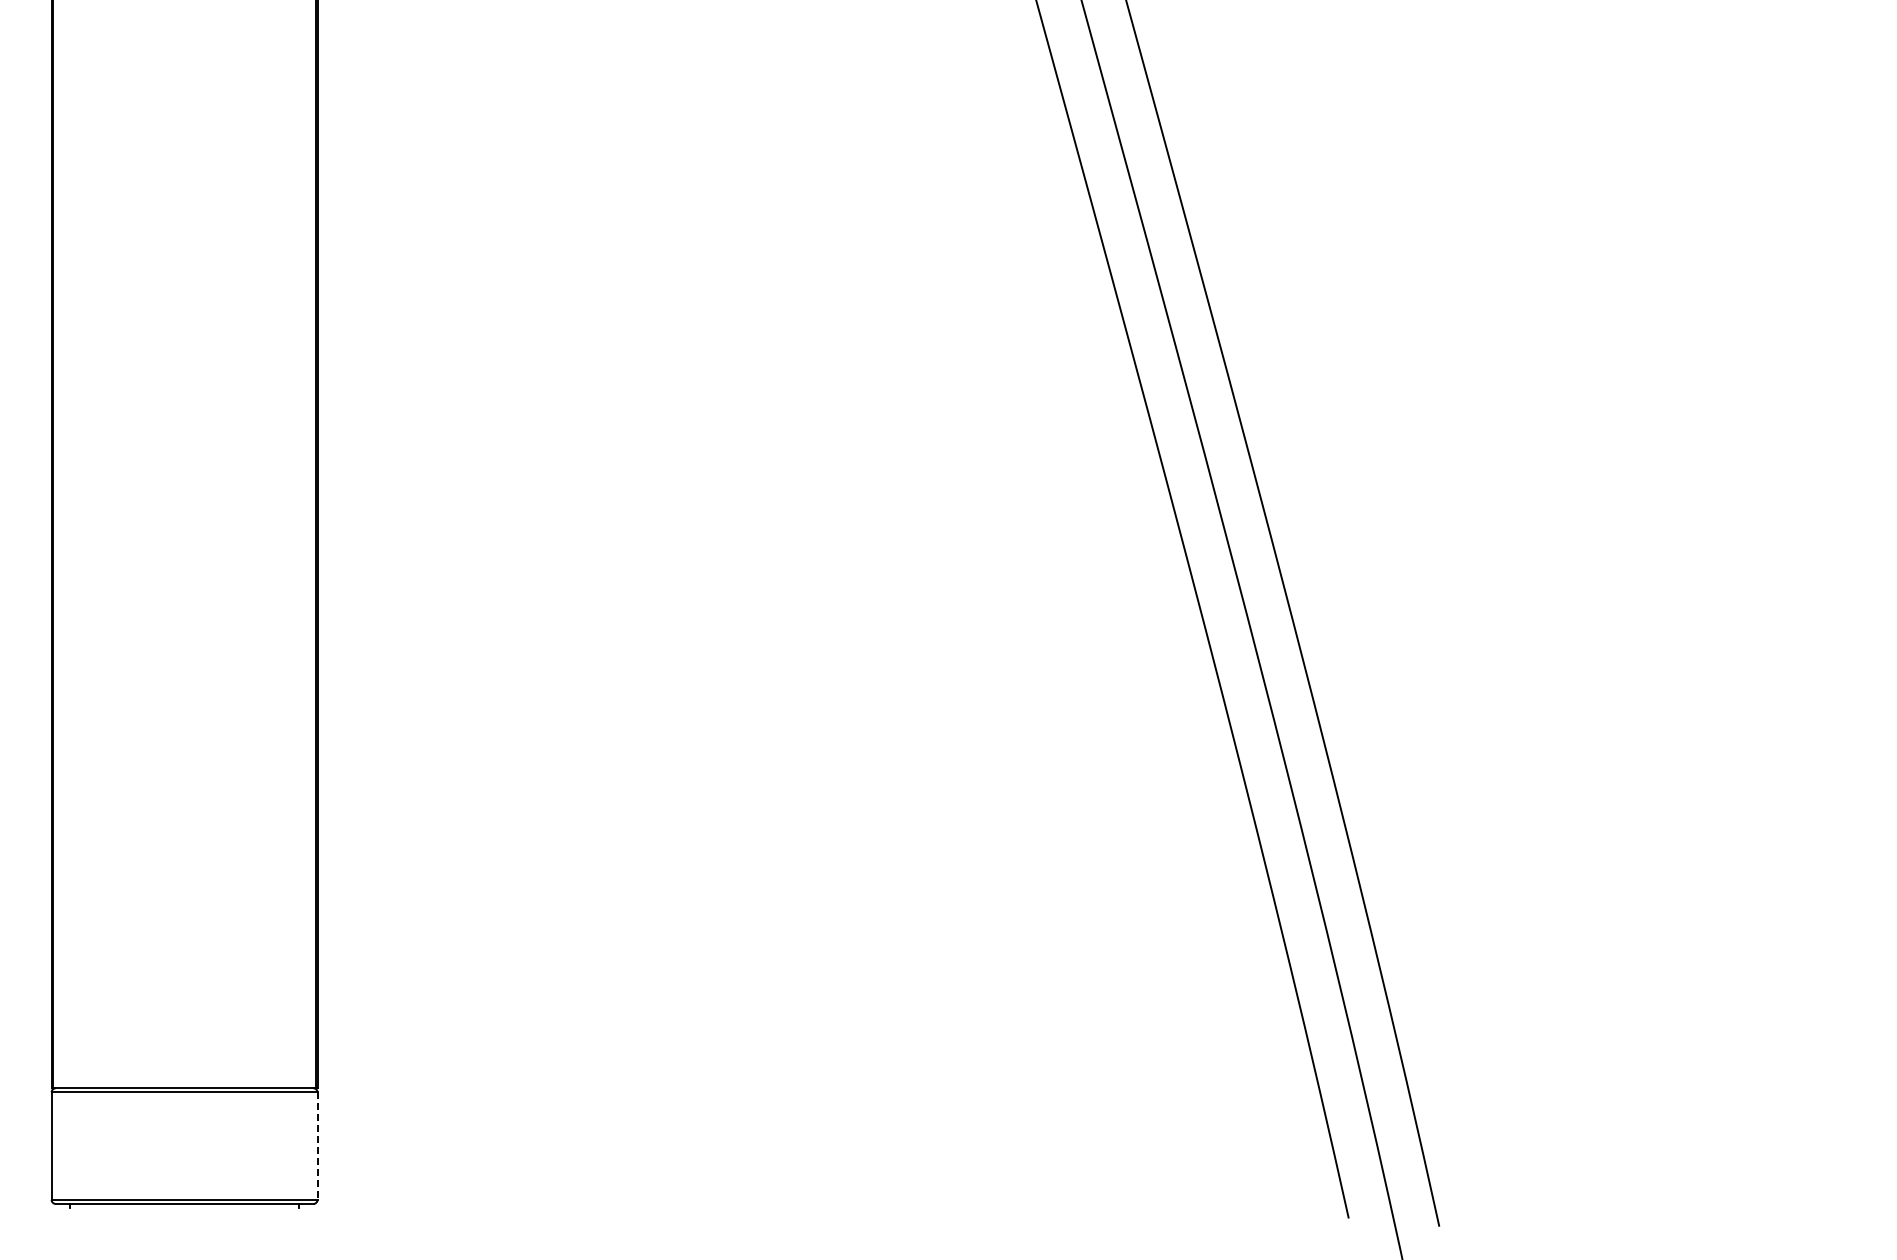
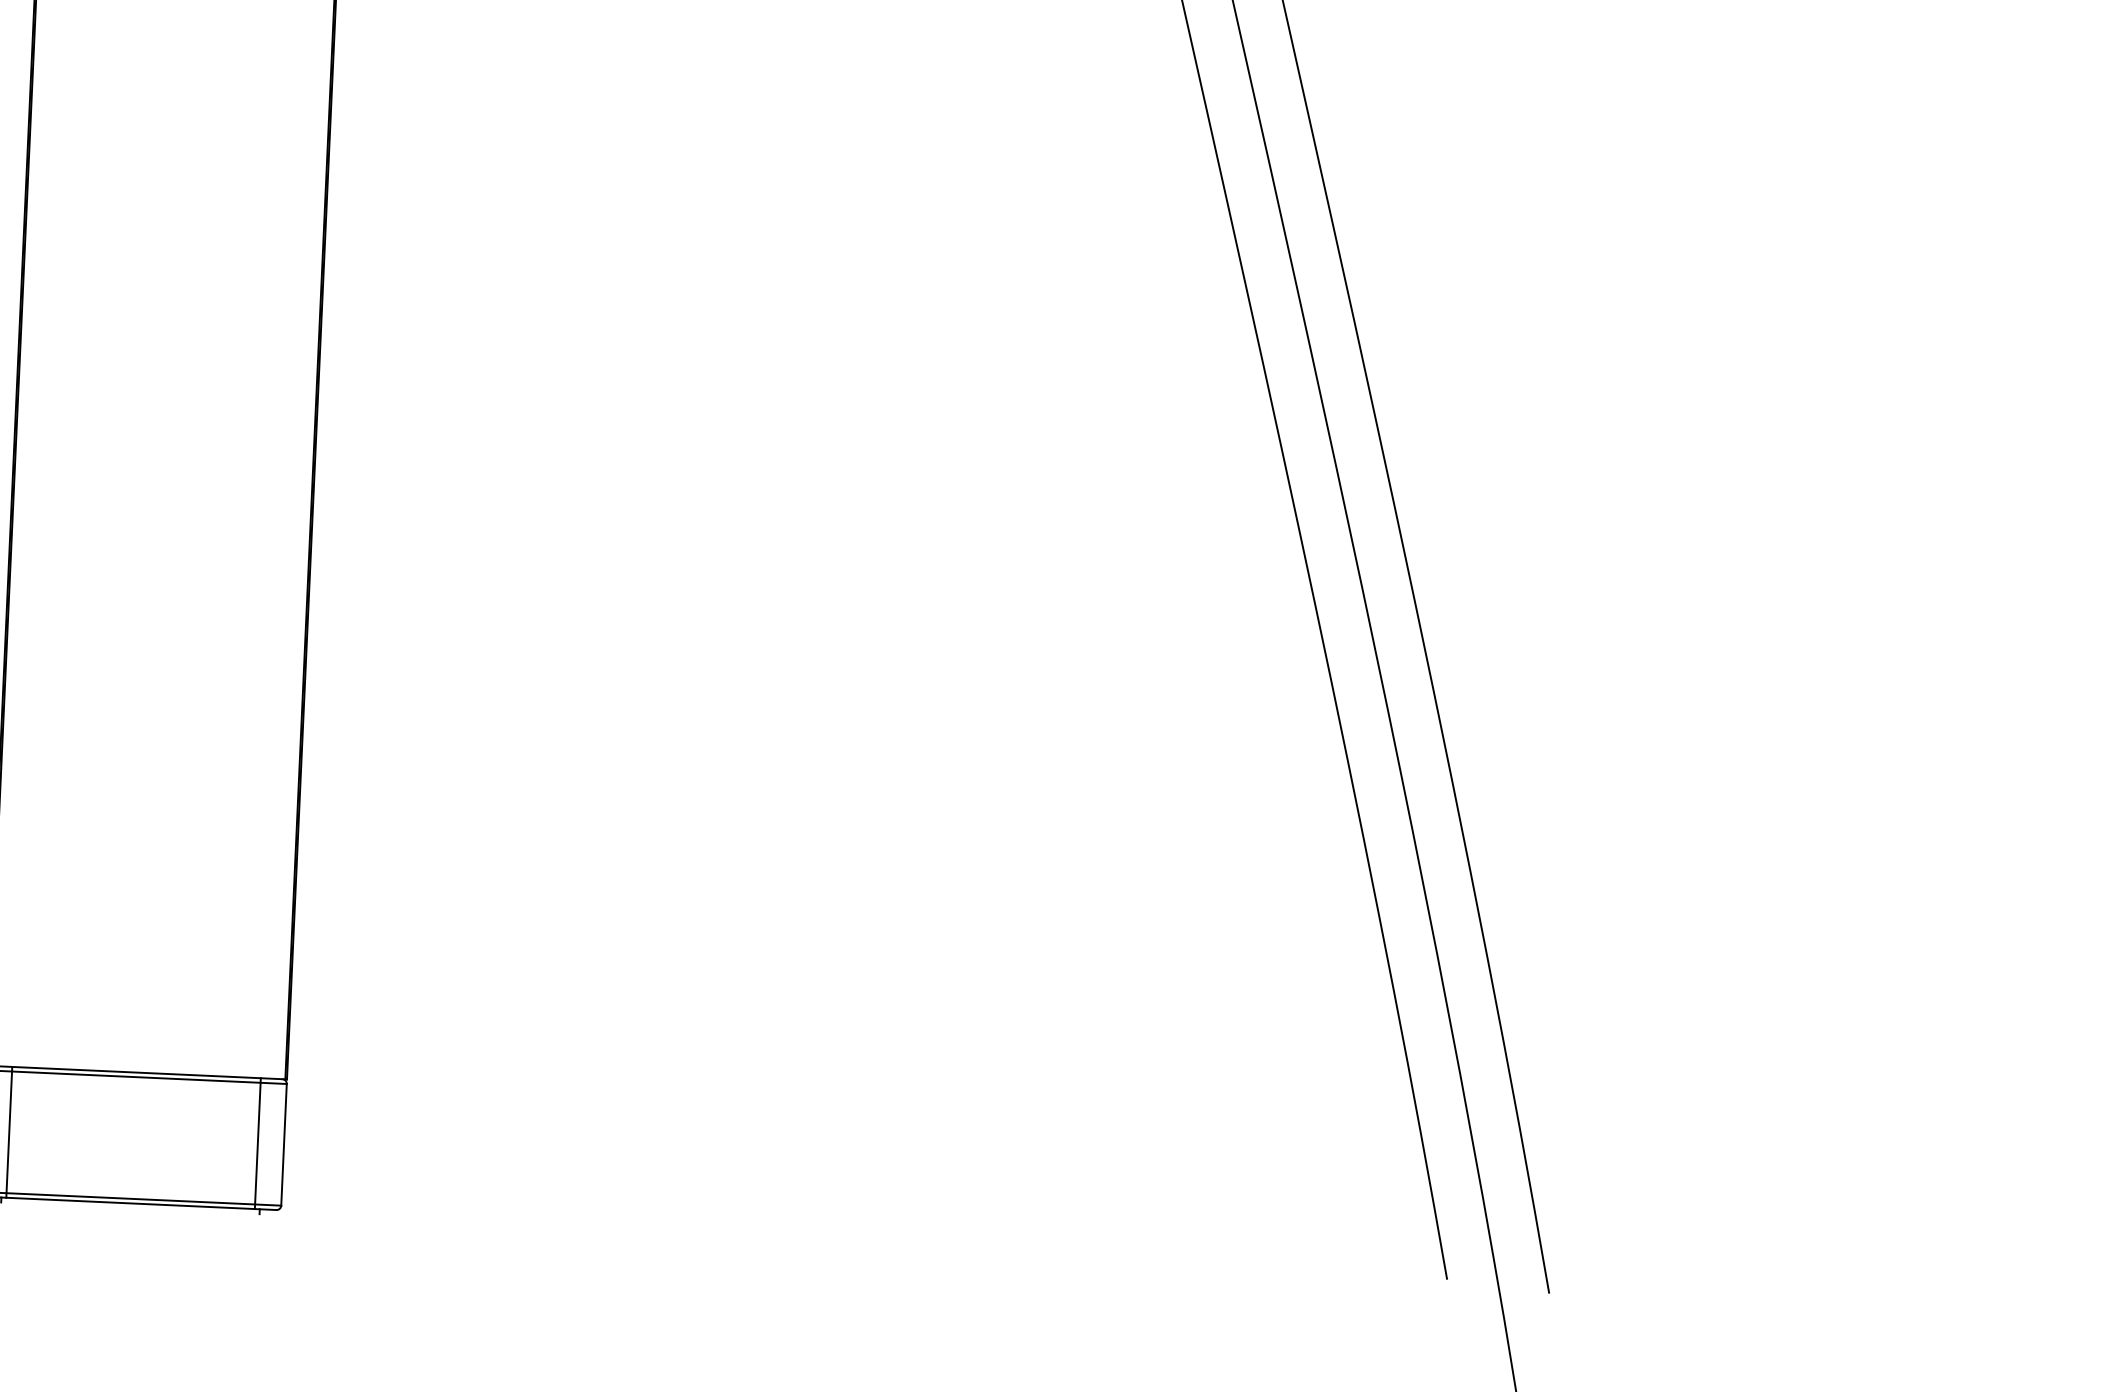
line: (74, 1145) -> (9, 1131), added
line: (294, 1145) -> (257, 1142), added
line: (317, 1146) -> (283, 1145), dashed -> solid

